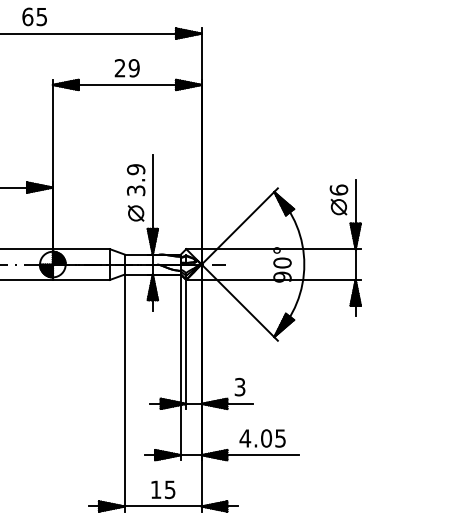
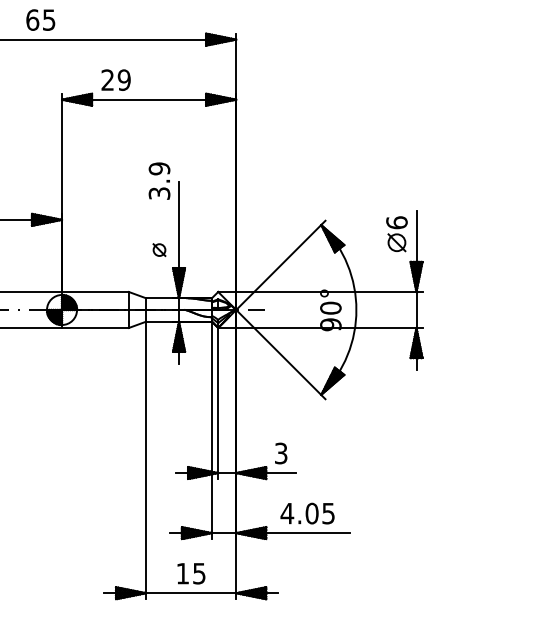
text: (126, 67) -> (115, 79), moved
text: (136, 179) -> (159, 180), moved
part: (136, 212) -> (159, 249), size x0.7

